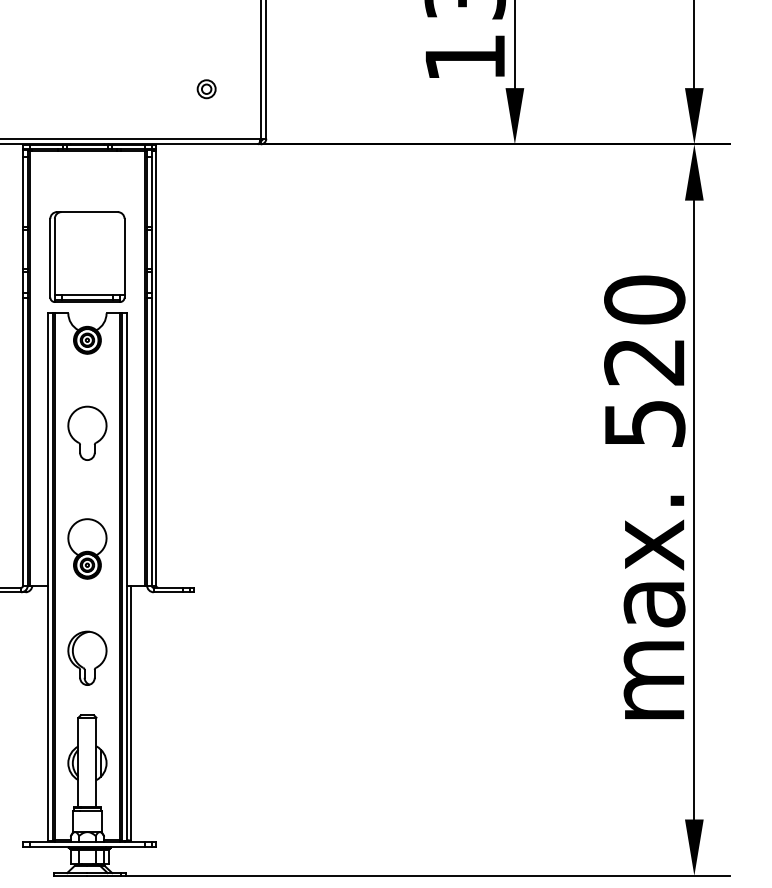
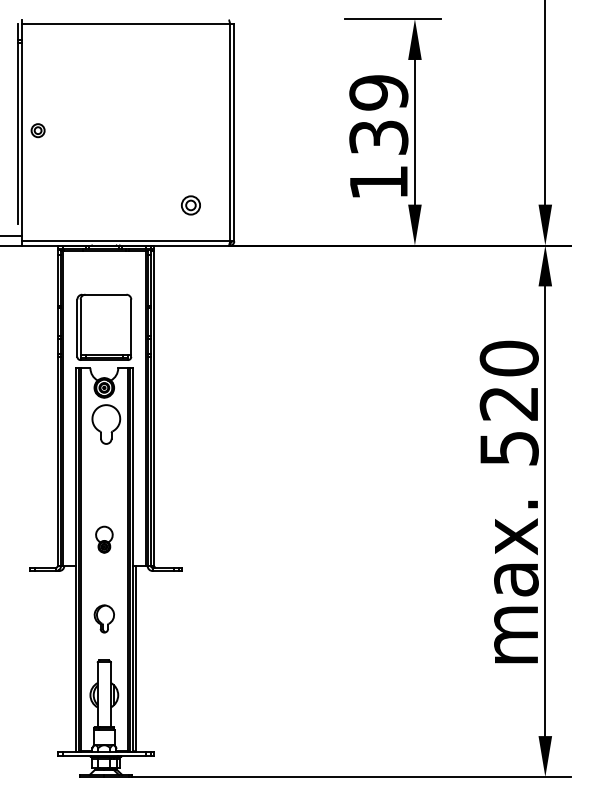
part: (206, 89) -> (190, 205), size x1.4
part: (87, 433) -> (106, 424), moved
part: (87, 548) -> (104, 539), size x0.6
part: (87, 657) -> (104, 618), size x0.7

